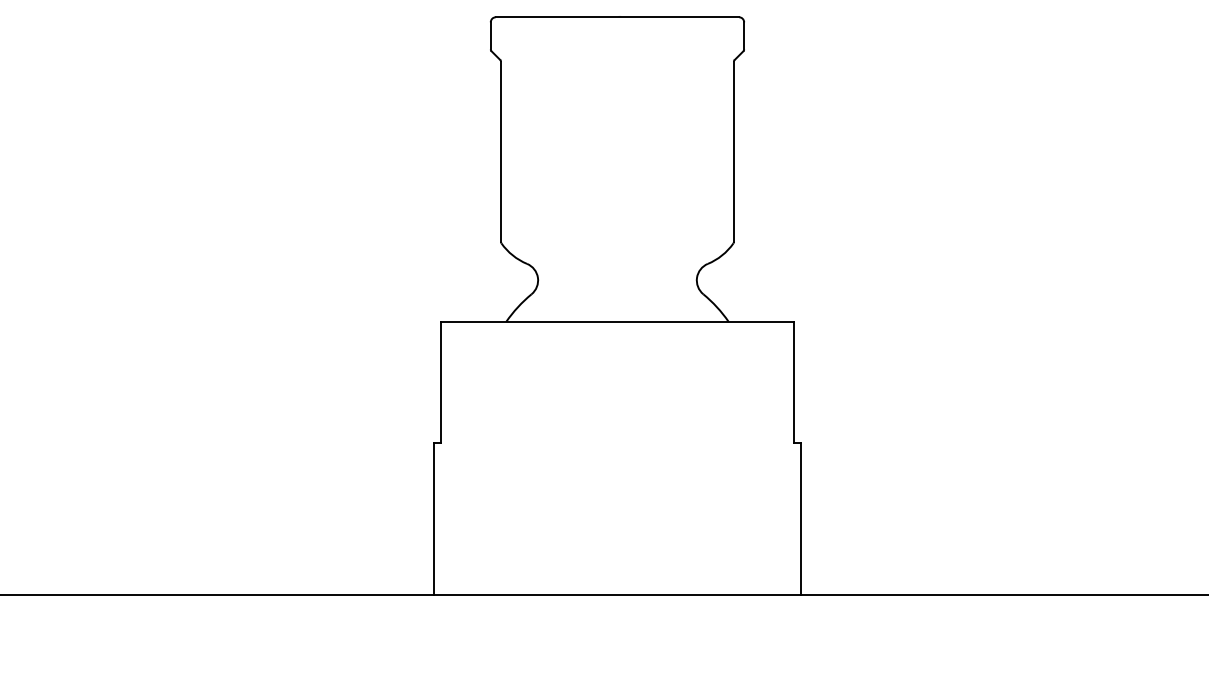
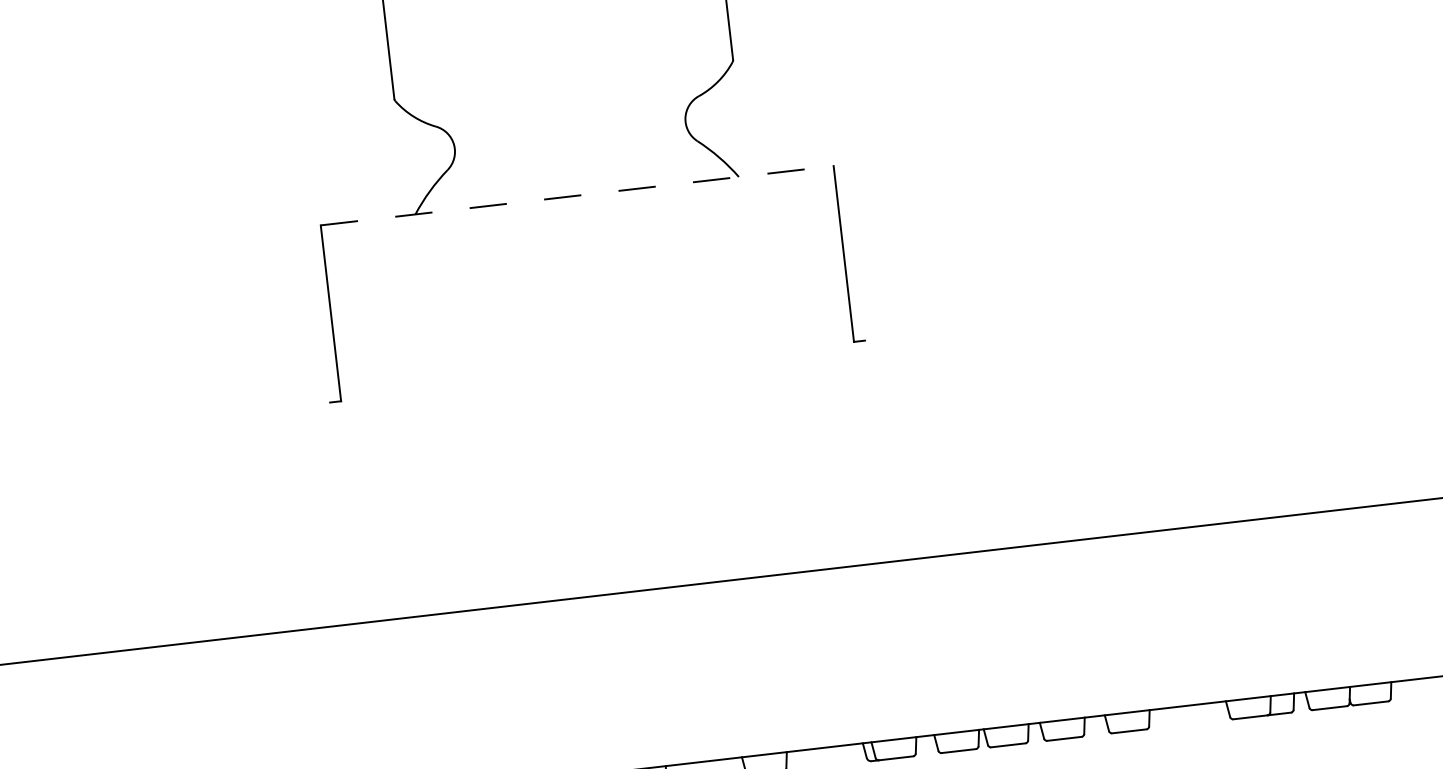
line: (617, 321) -> (577, 195), solid -> dashed
line: (433, 518) -> (342, 512), removed
line: (801, 518) -> (877, 450), removed

